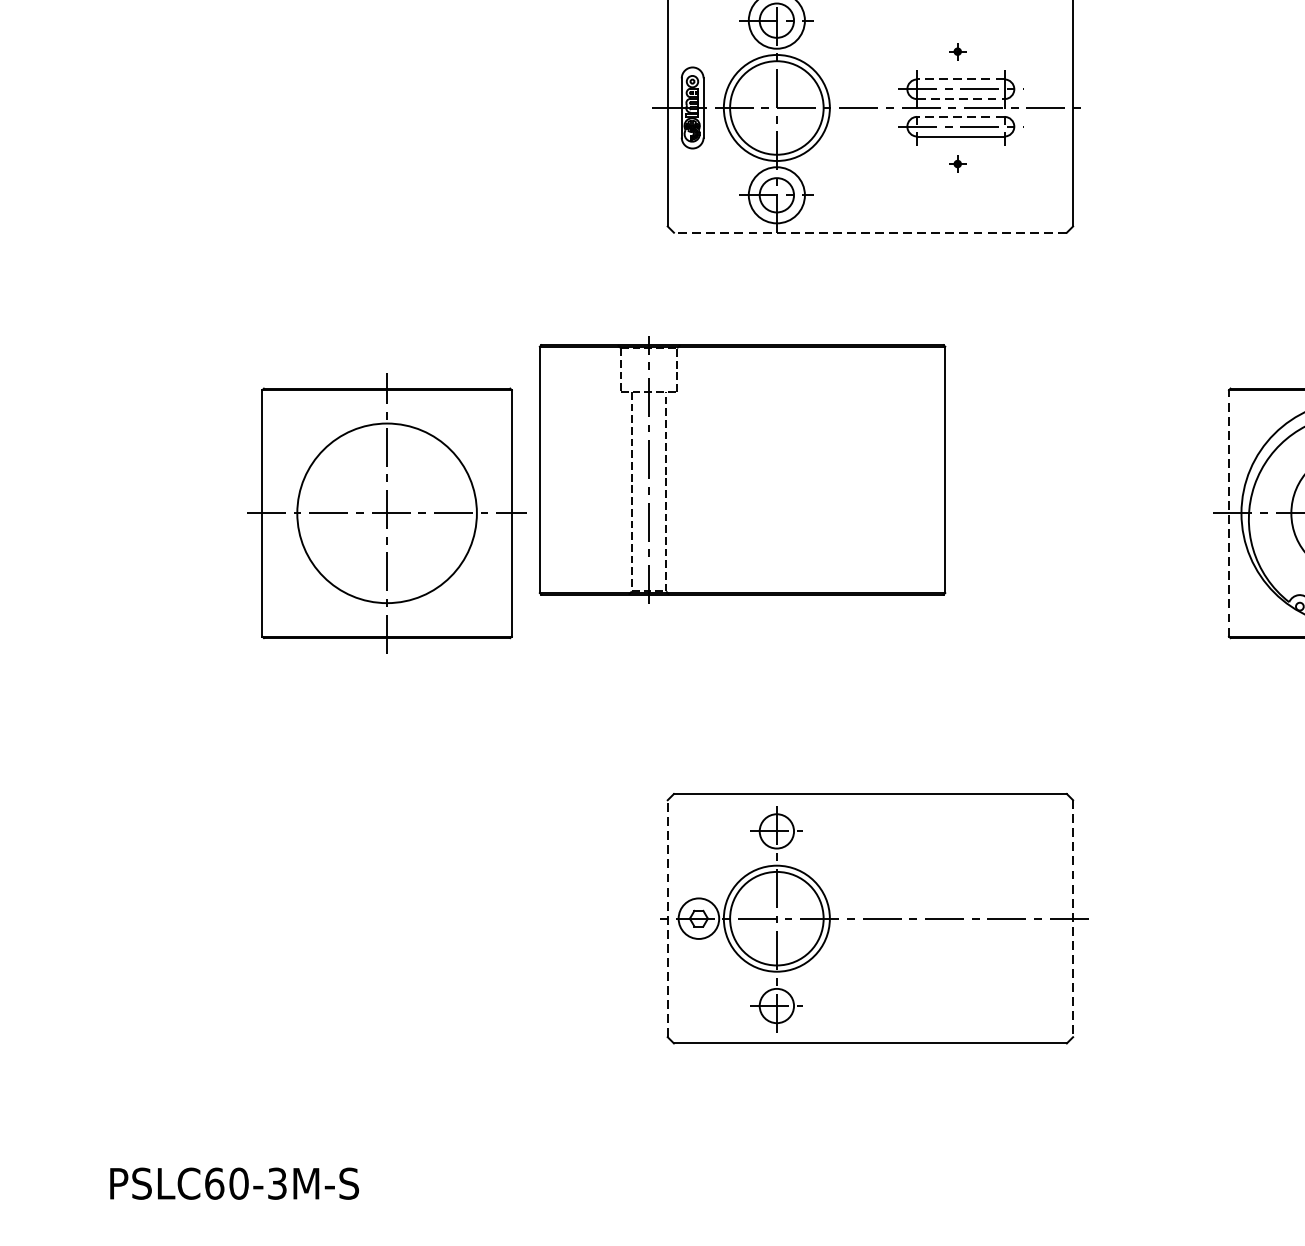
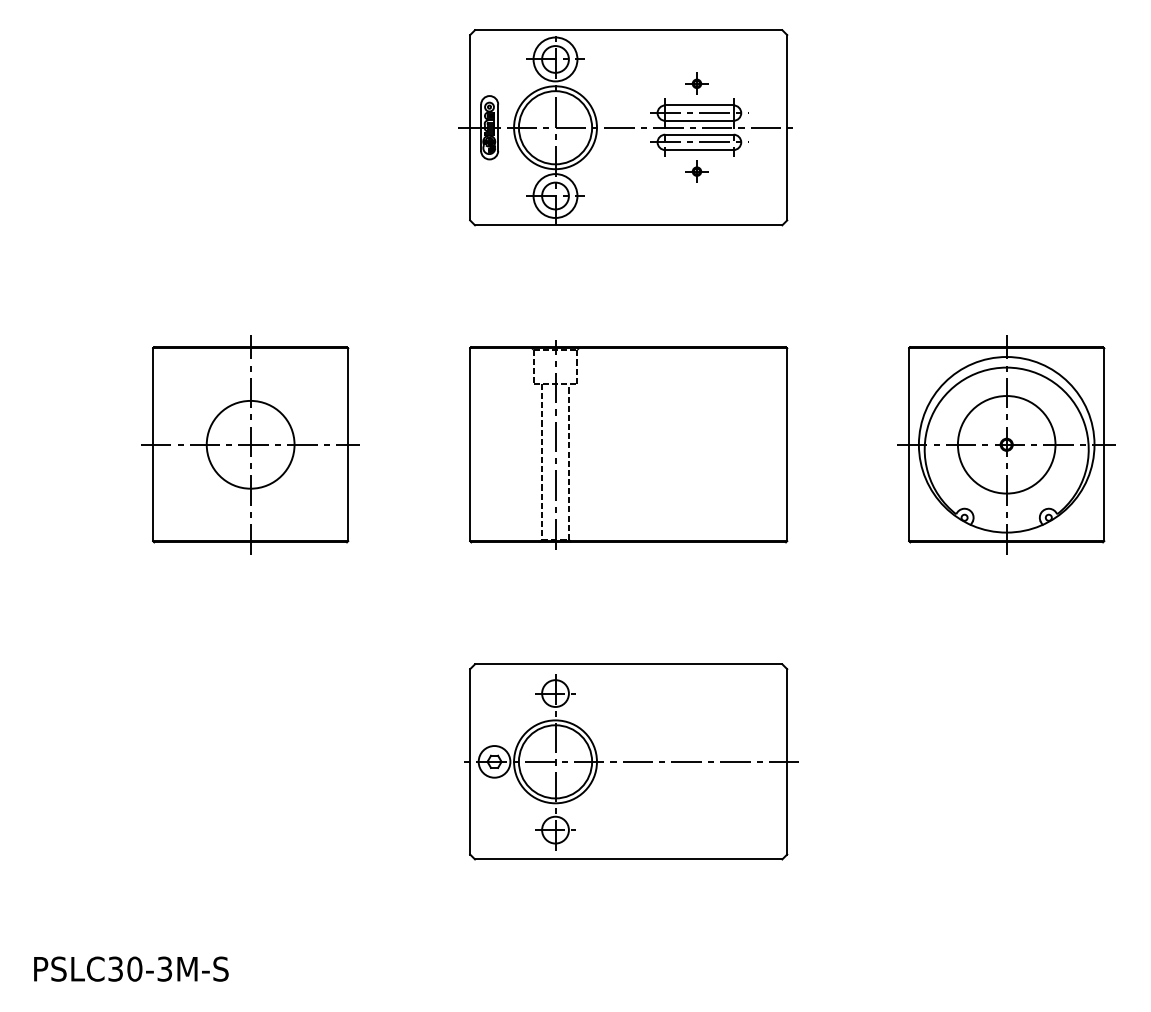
part: (957, 51) -> (696, 83), size x1.67
line: (959, 79) -> (698, 105), dashed -> solid
line: (960, 98) -> (699, 120), dashed -> solid
line: (959, 116) -> (698, 134), dashed -> solid
part: (957, 163) -> (696, 171), size x1.67
line: (870, 232) -> (628, 225), dashed -> solid
part: (742, 469) -> (628, 444), moved
circle: (386, 512) -> (250, 444), size x0.62
line: (1229, 512) -> (909, 444), dashed -> solid
line: (668, 918) -> (470, 761), dashed -> solid
line: (1073, 918) -> (787, 761), dashed -> solid
text: (214, 1182) -> (115, 968), PSLC60-3M-S -> PSLC30-3M-S

